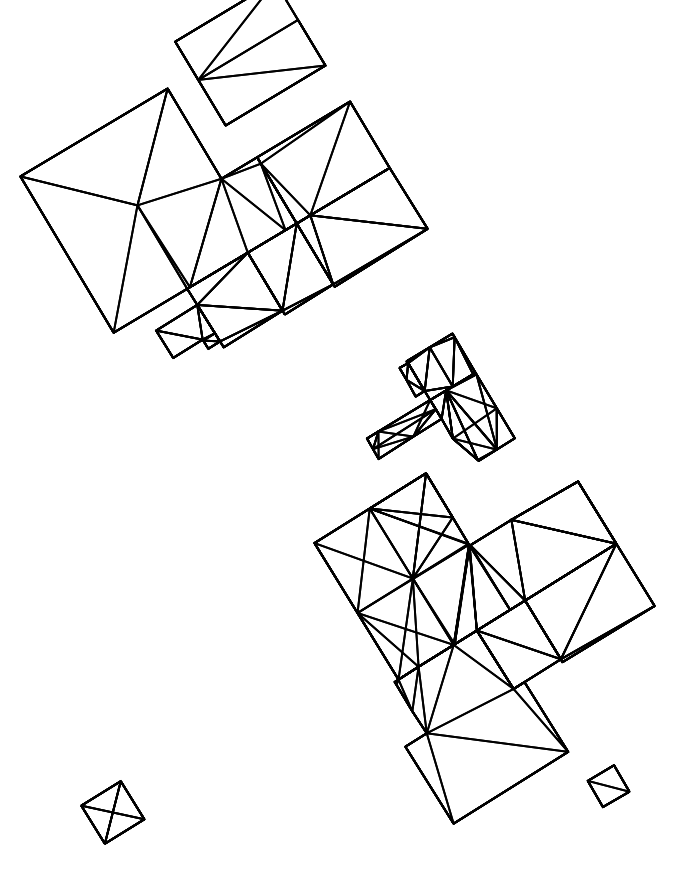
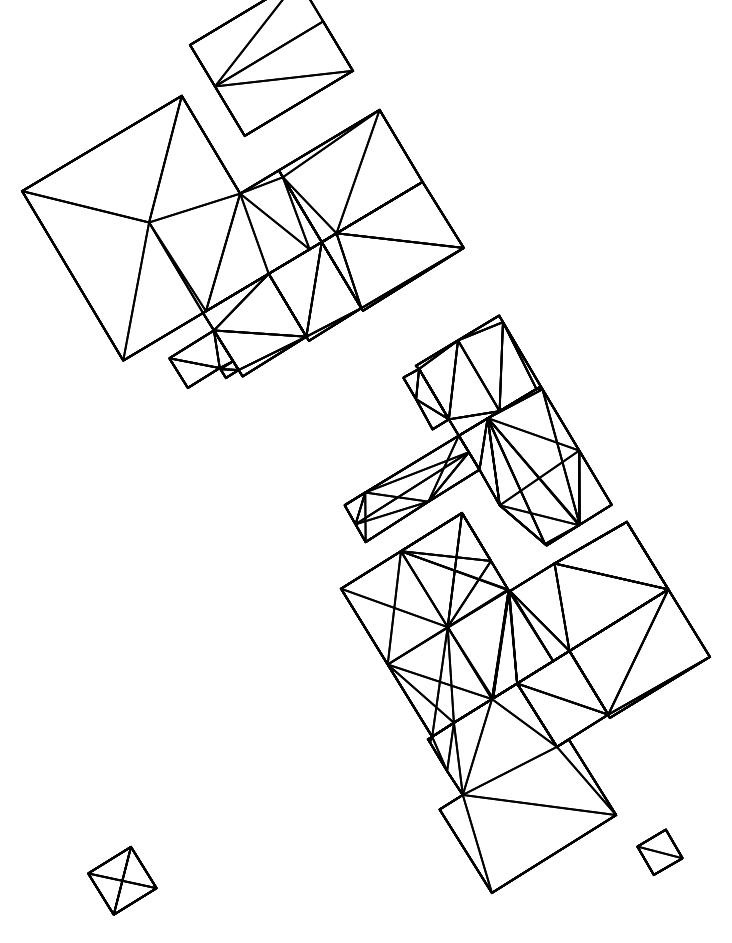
part: (440, 397) -> (477, 430), size x1.67

